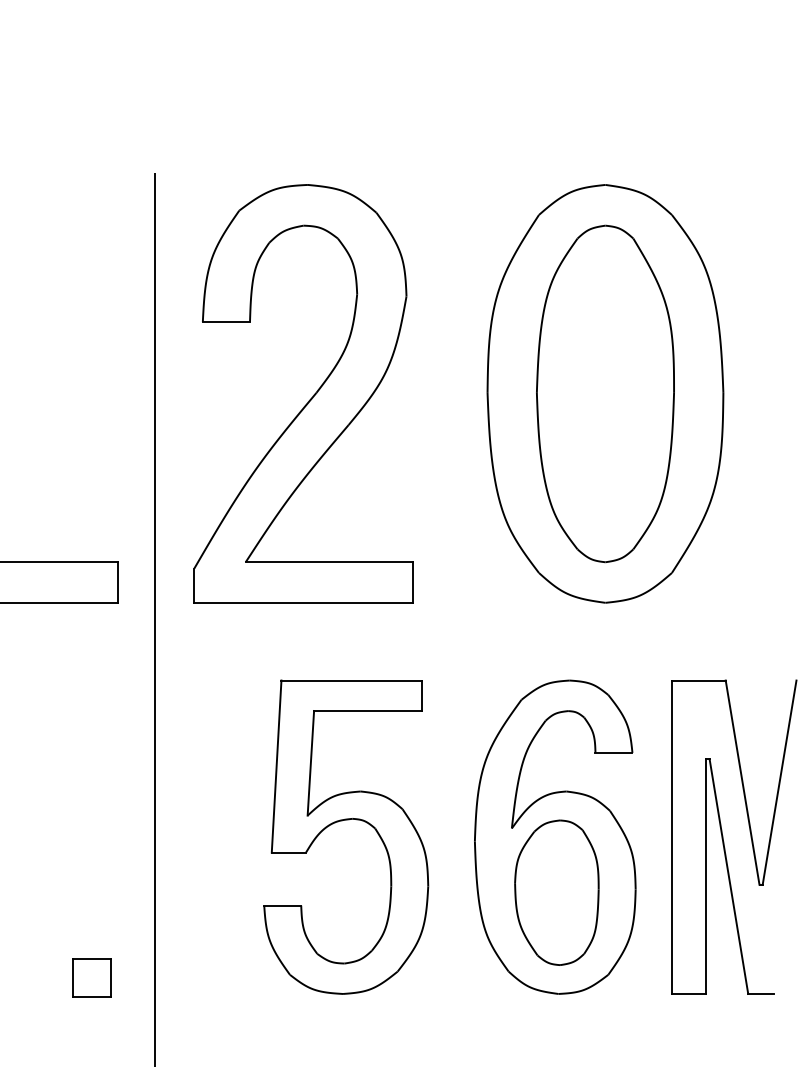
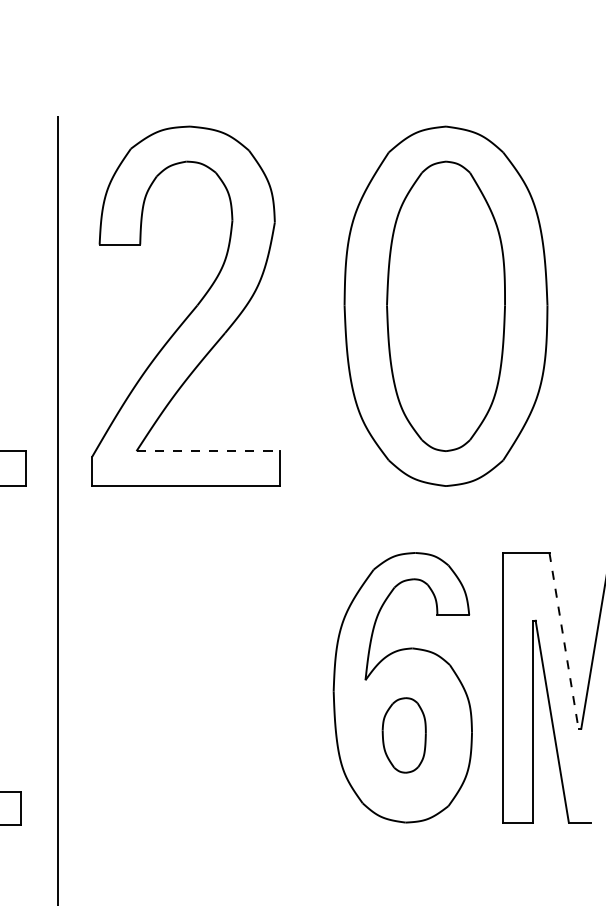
line: (329, 562) -> (208, 451), solid -> dashed
line: (742, 783) -> (563, 641), solid -> dashed
part: (342, 821) -> (219, 674), removed
part: (556, 892) -> (403, 735), size x0.6

